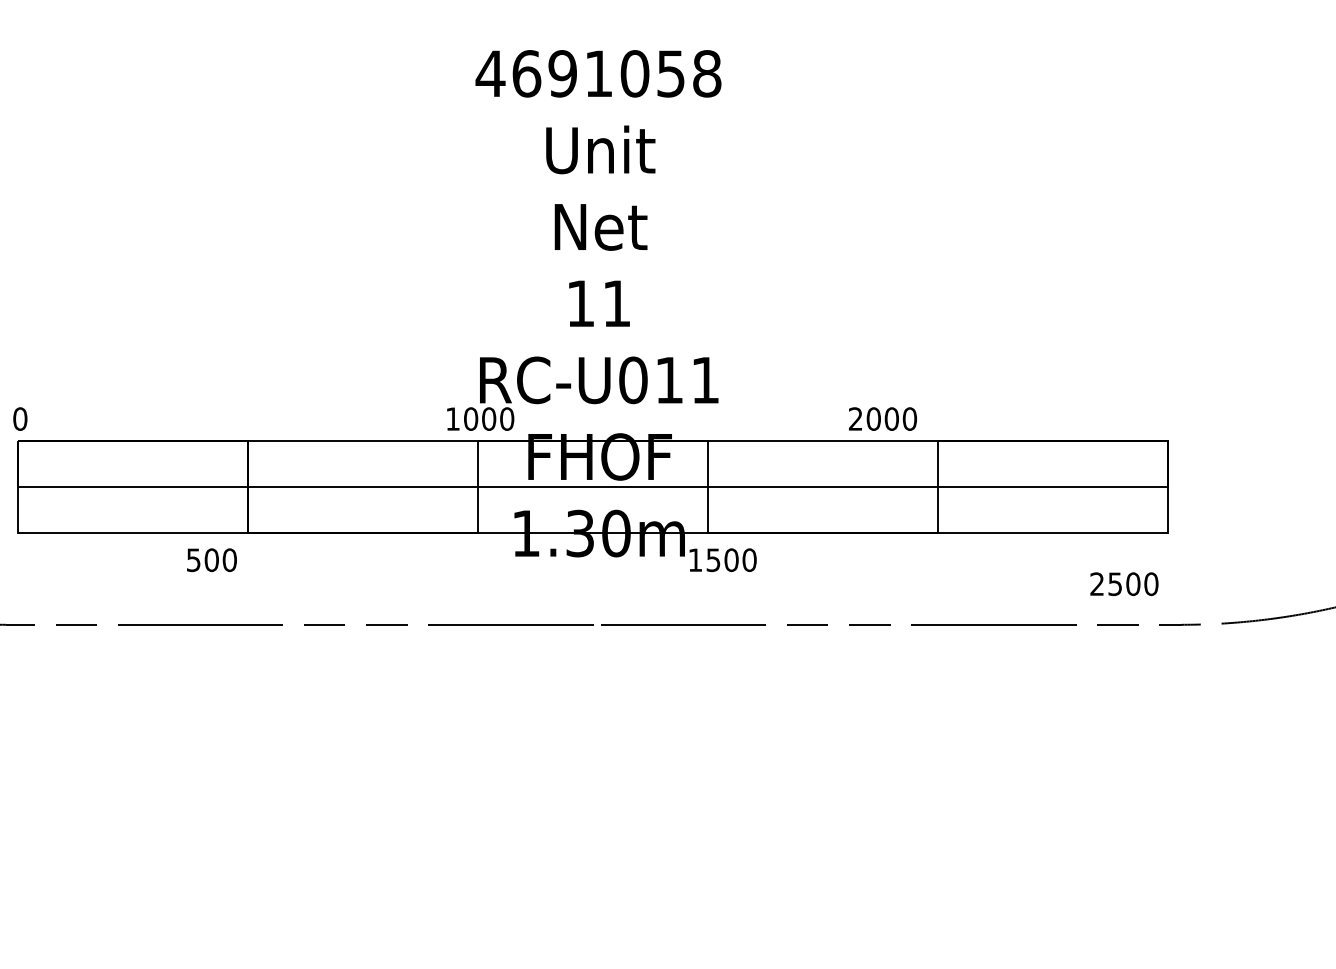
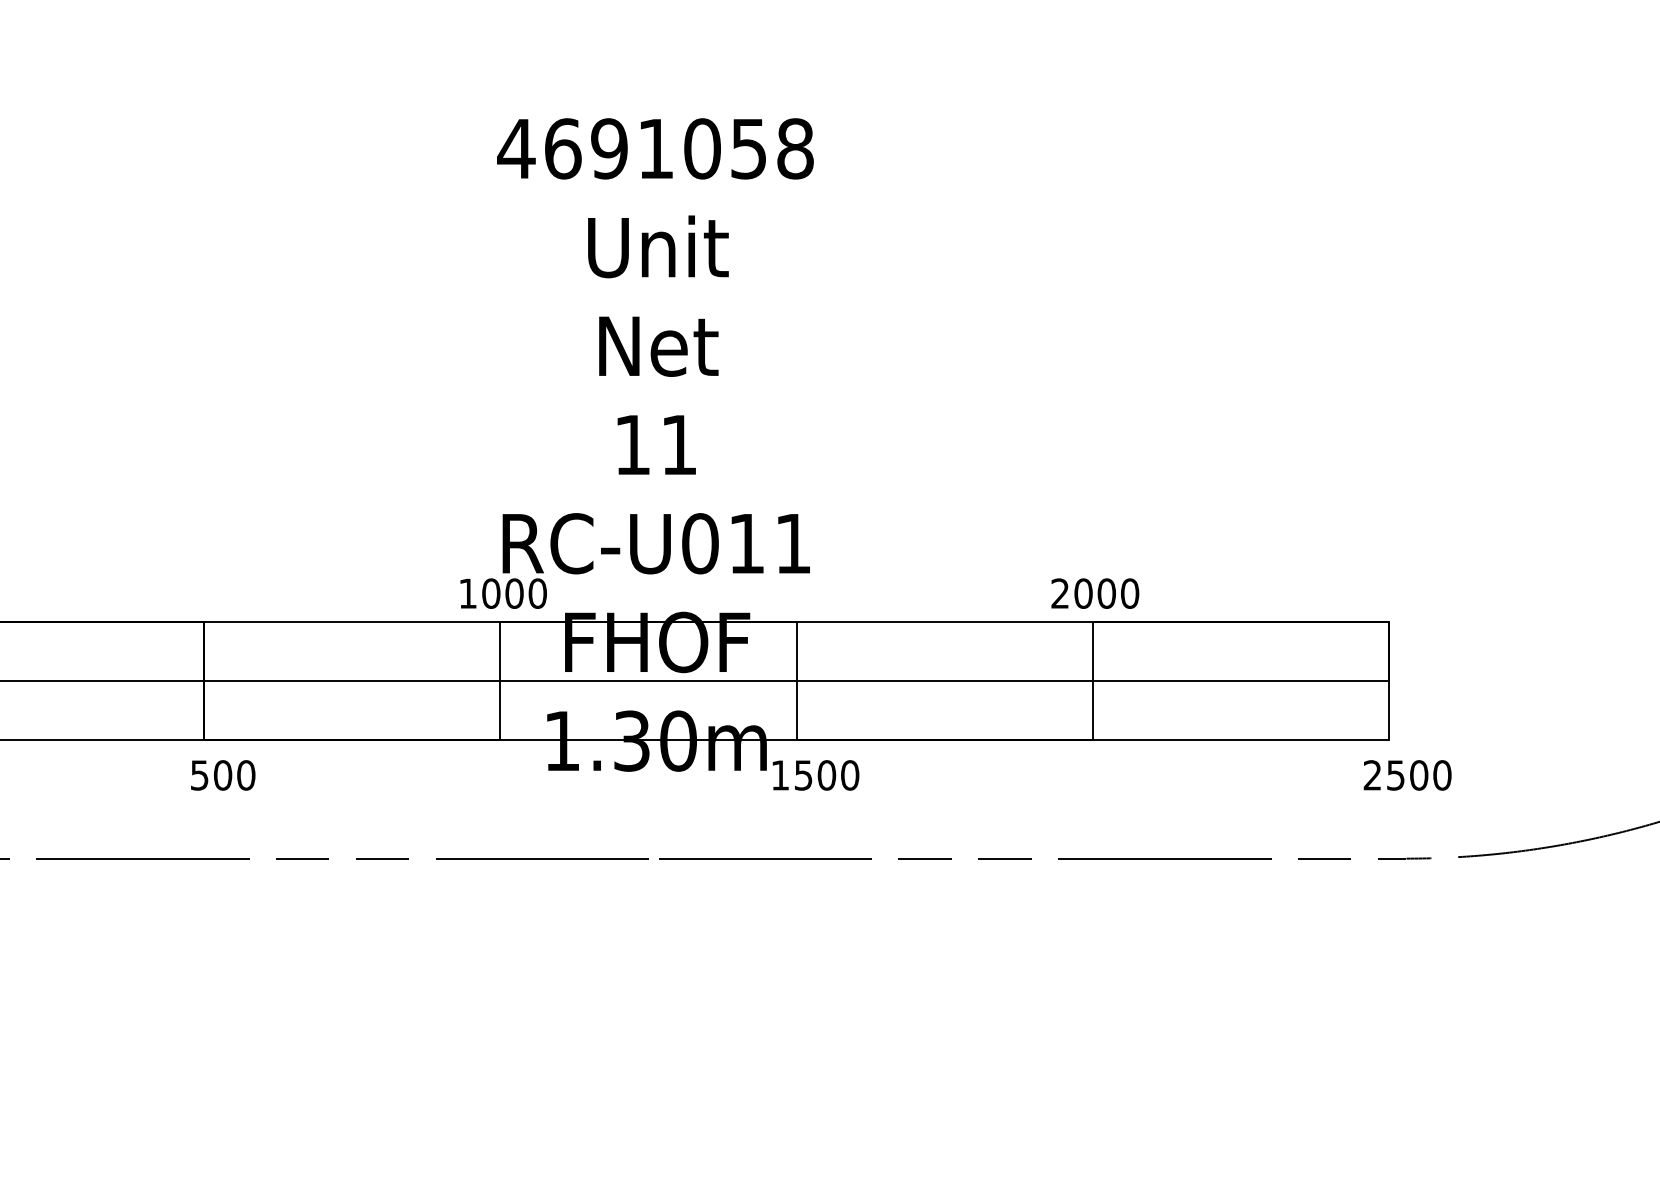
text: (882, 418) -> (1094, 592), moved
text: (211, 560) -> (222, 775), moved
text: (1124, 584) -> (1407, 775), moved

